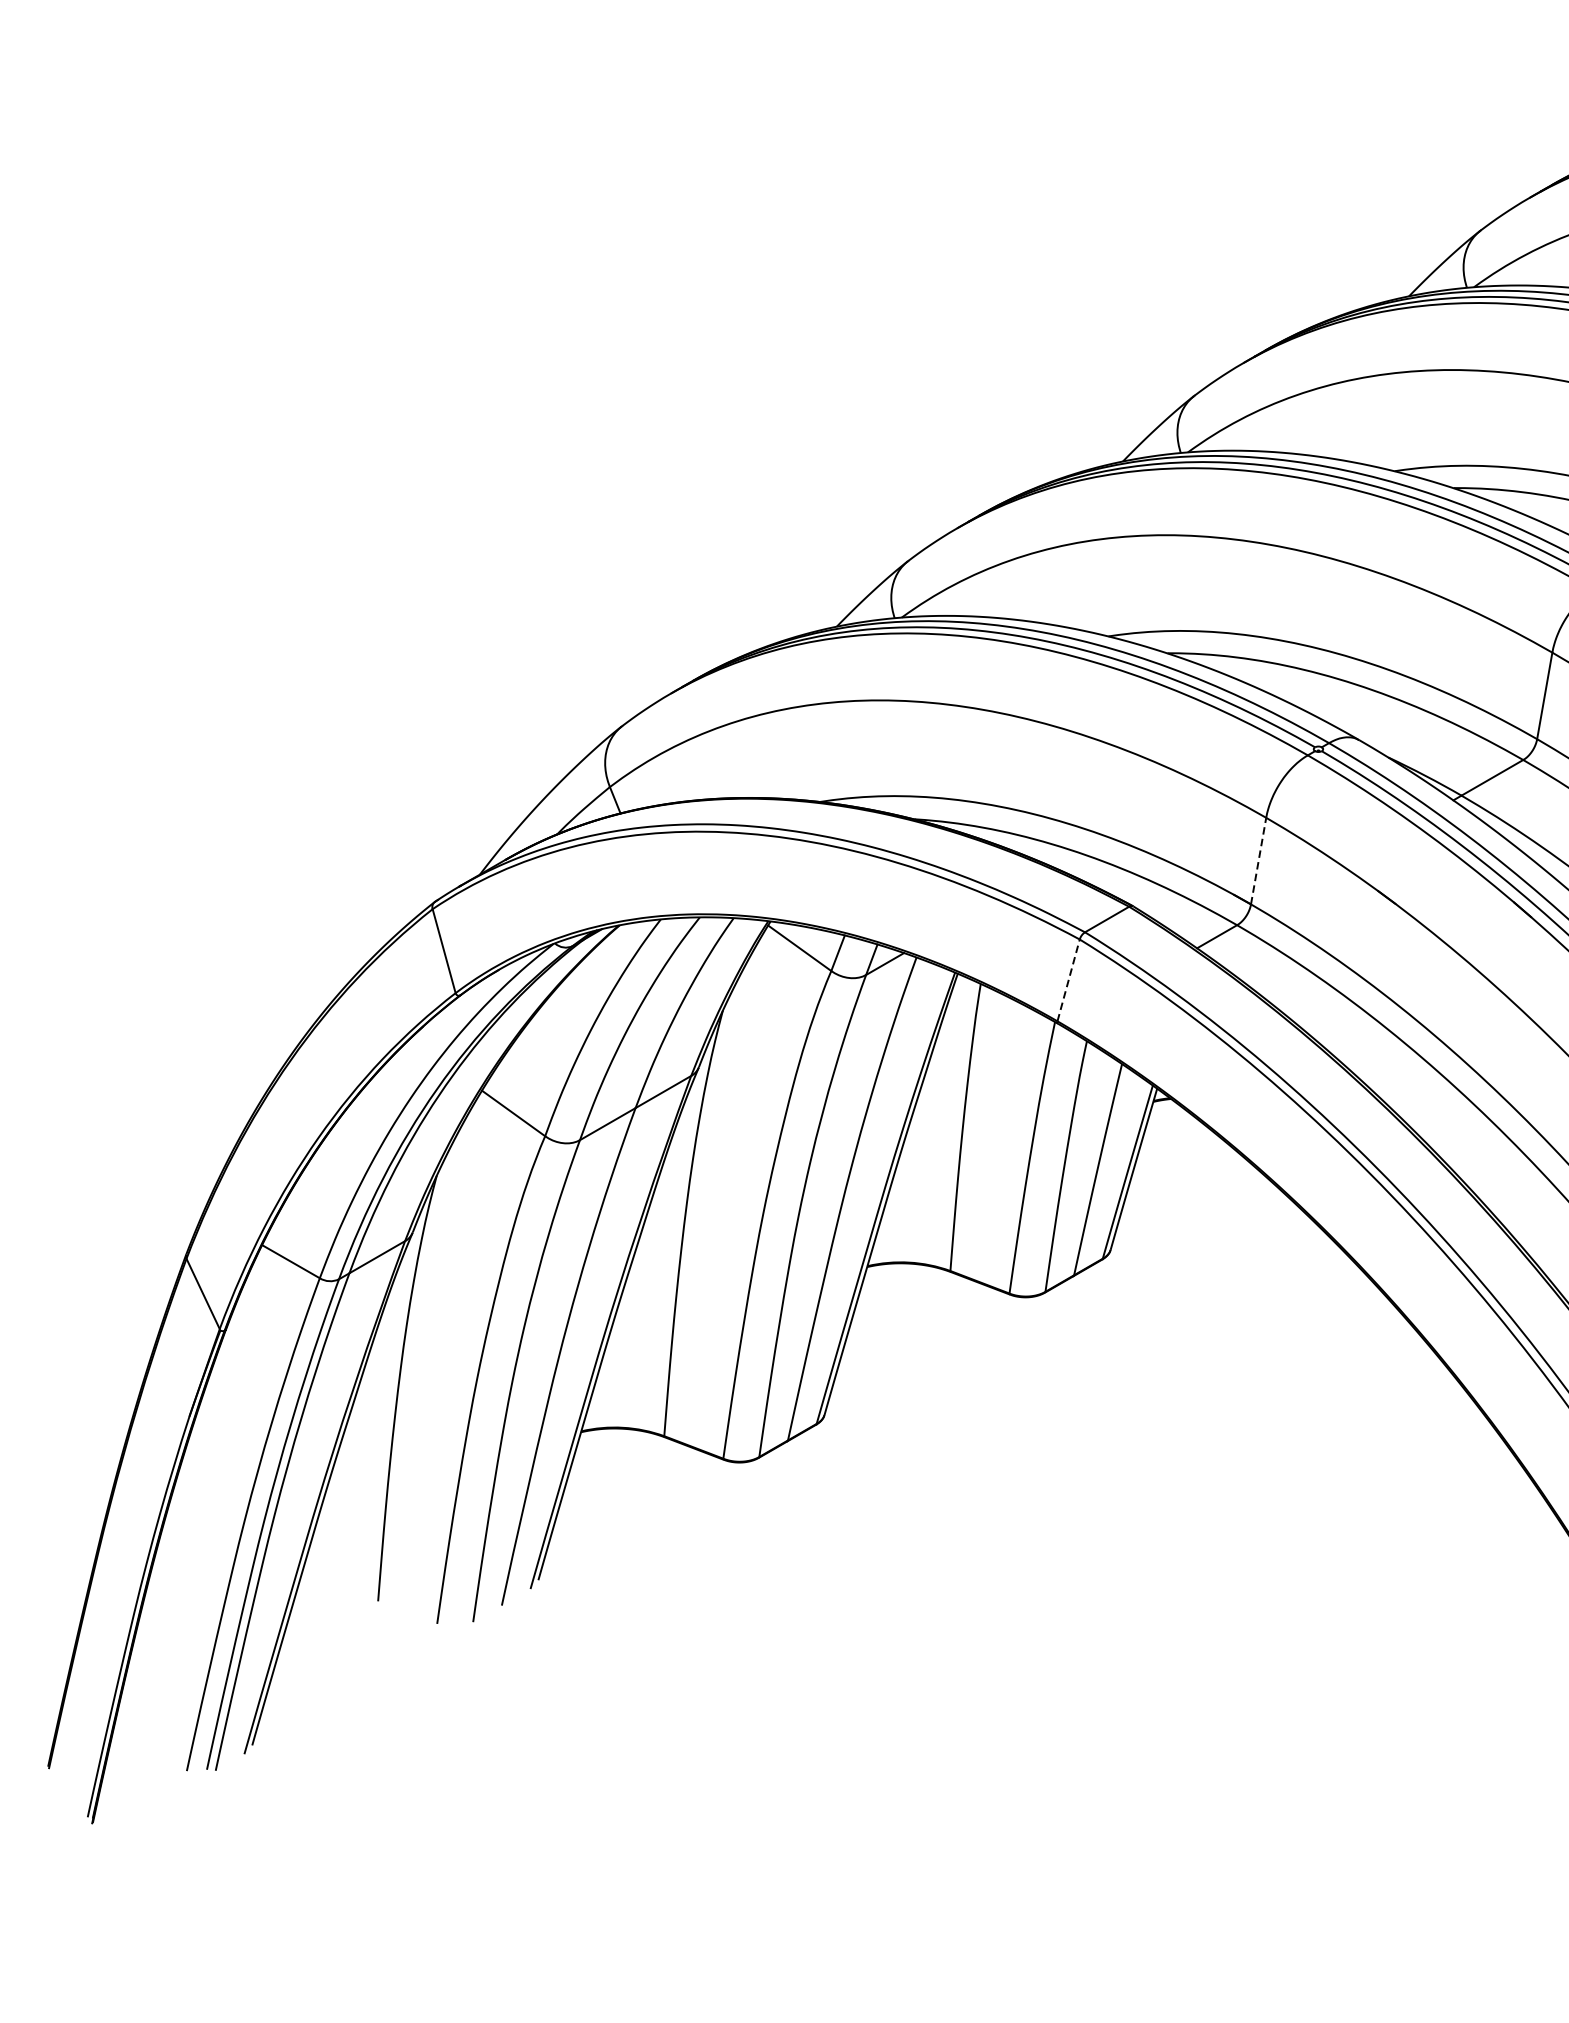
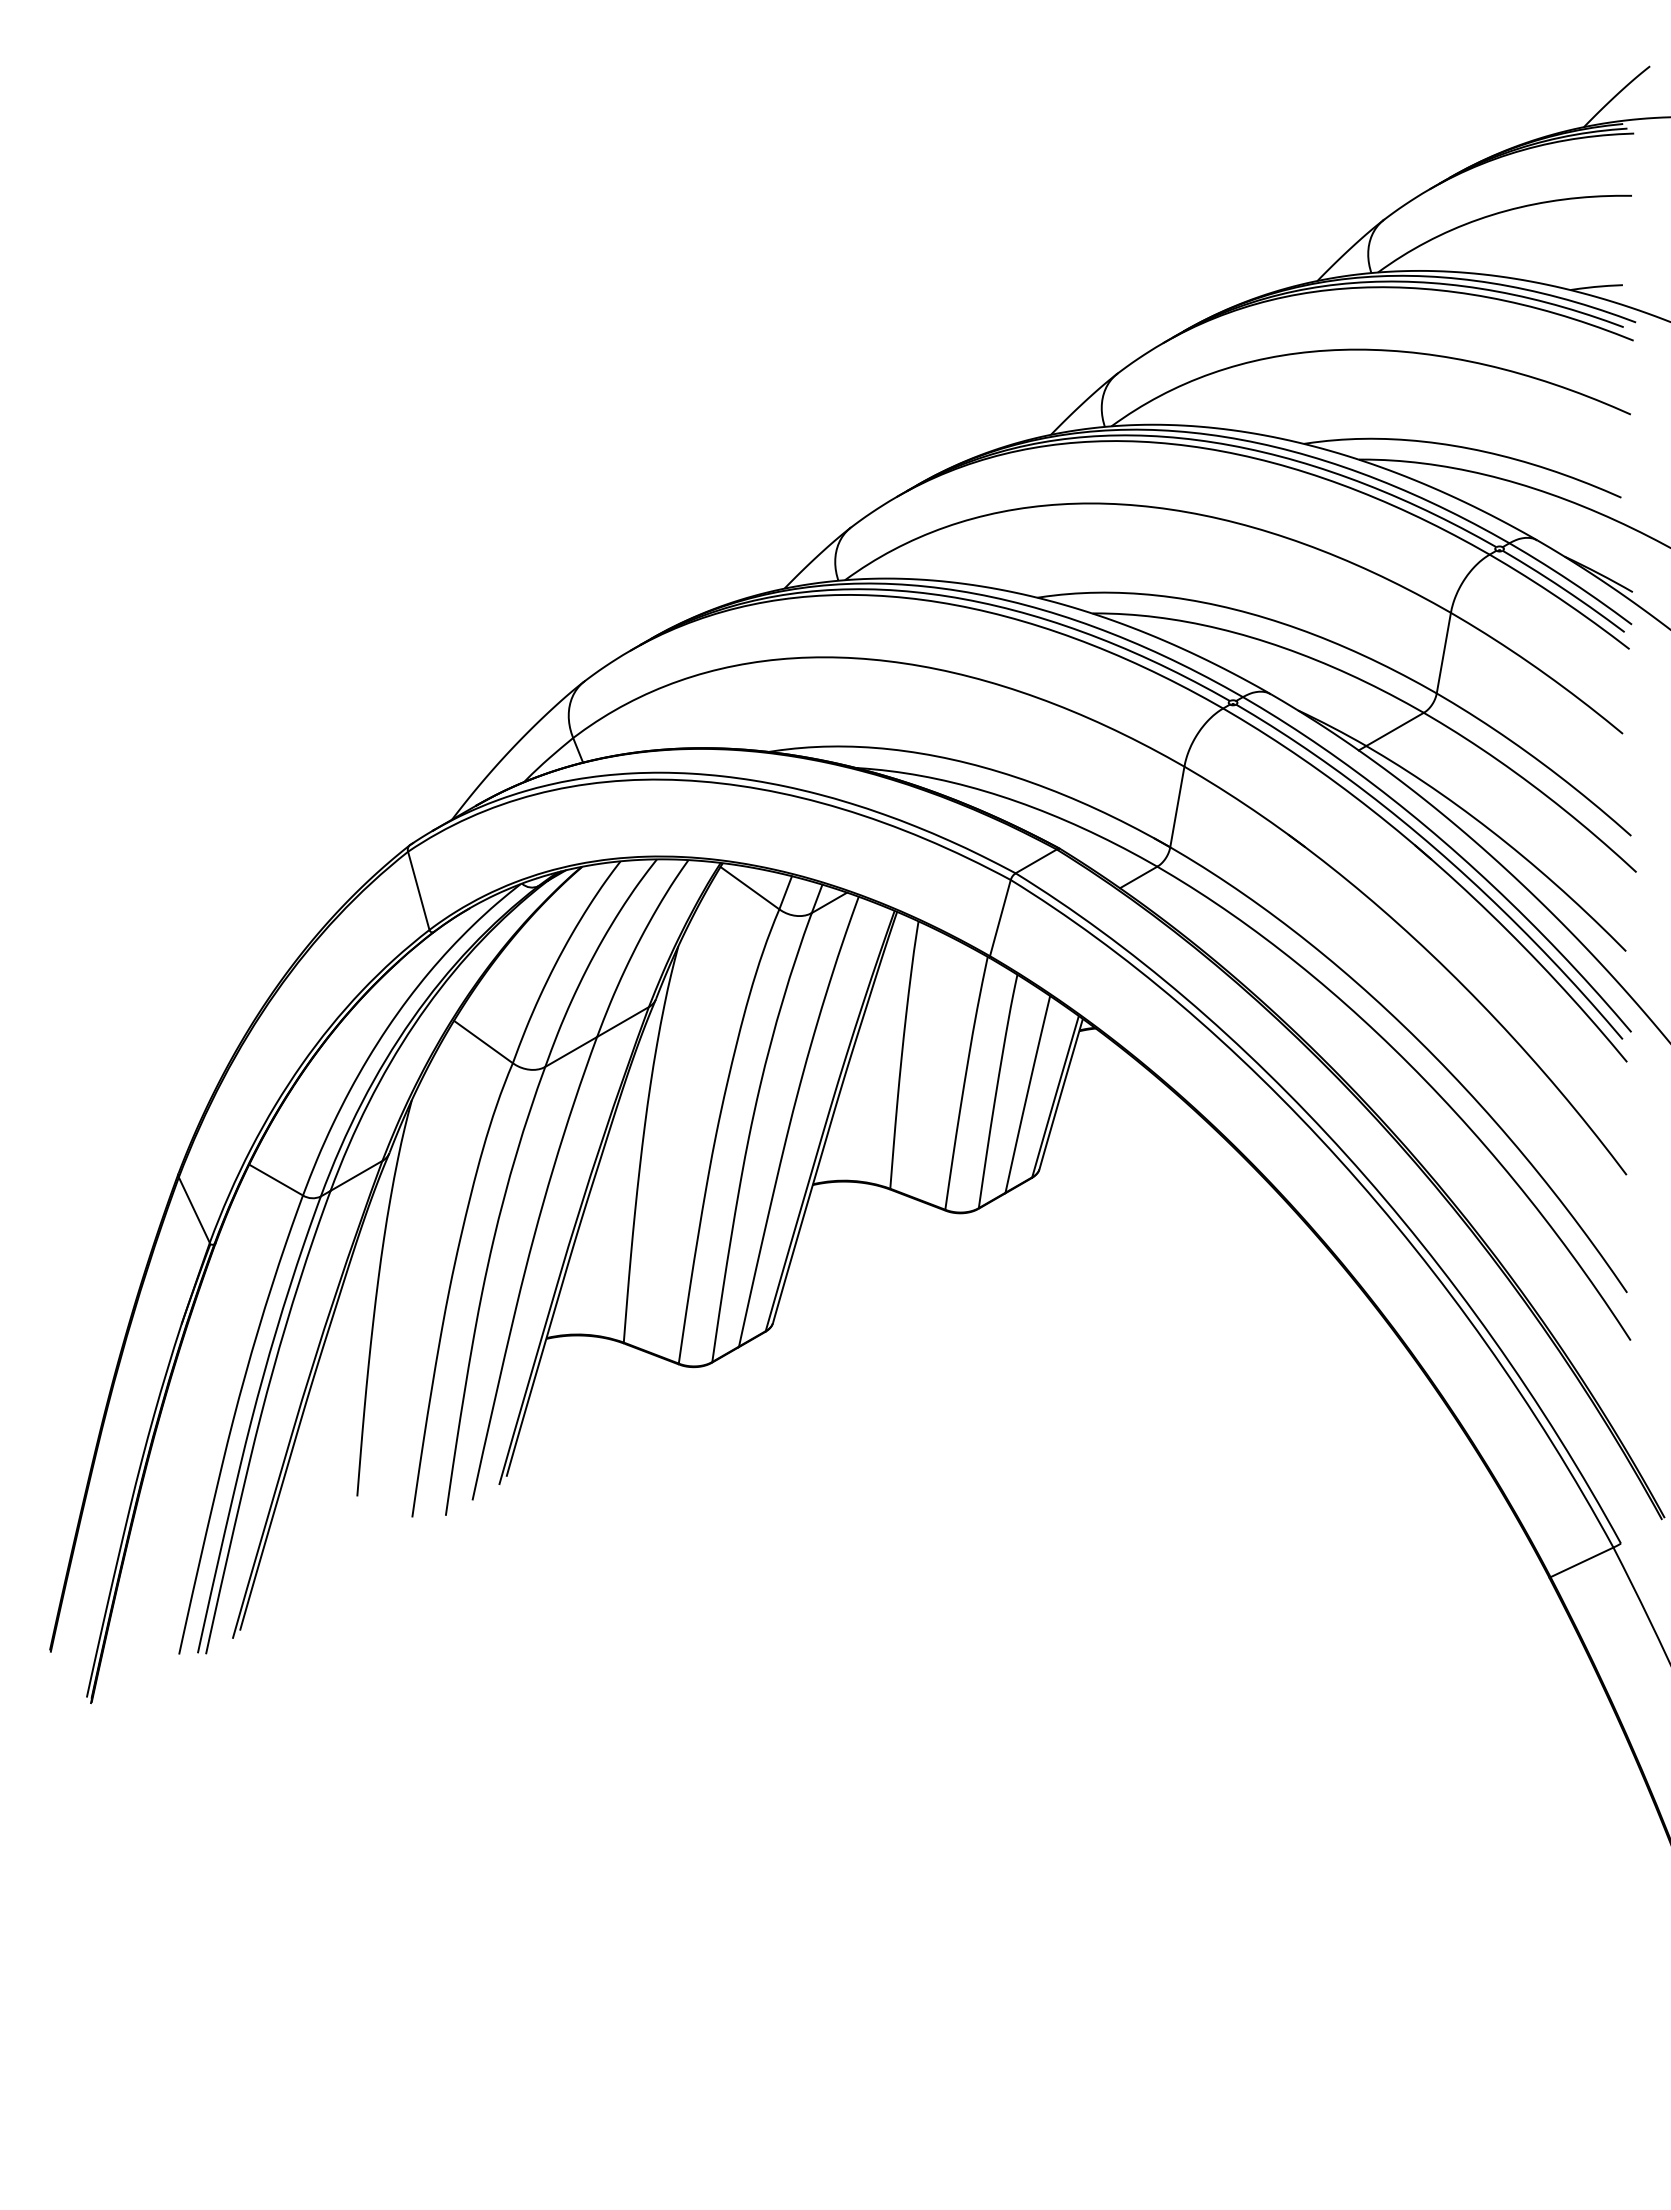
line: (1258, 861) -> (1177, 807), dashed -> solid
line: (1068, 979) -> (1000, 917), dashed -> solid

